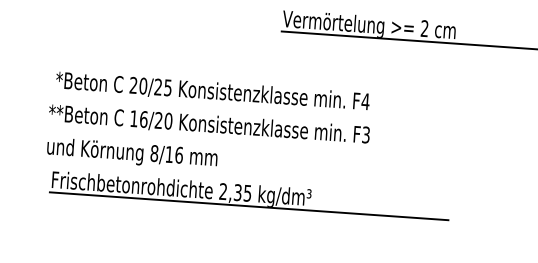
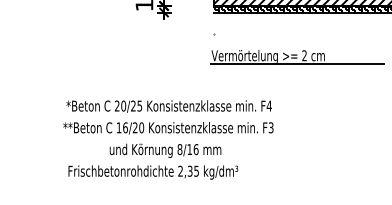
text: (132, 153) -> (165, 150), moved
line: (248, 205) -> (197, 179), removed

